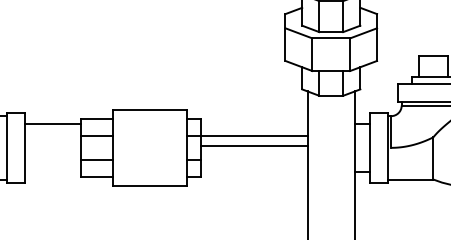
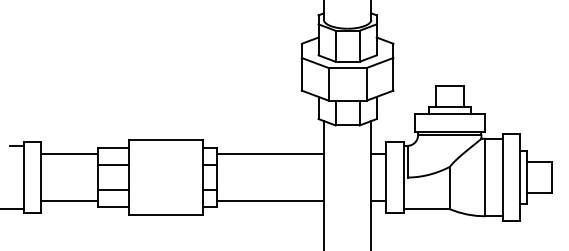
line: (254, 135) -> (270, 153), moved
line: (254, 145) -> (270, 201), moved
line: (53, 171) -> (69, 201), added

